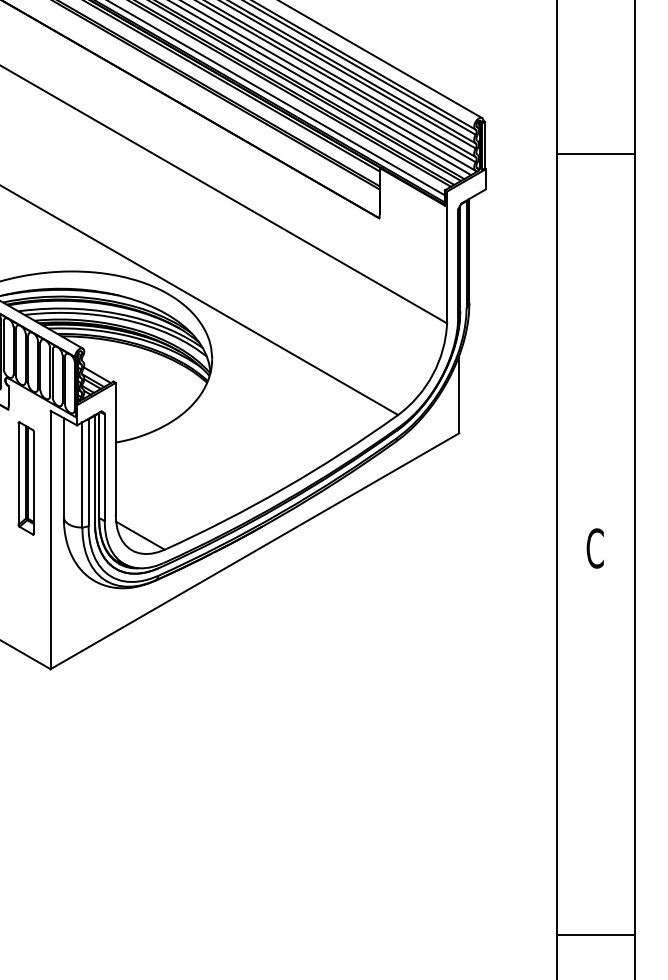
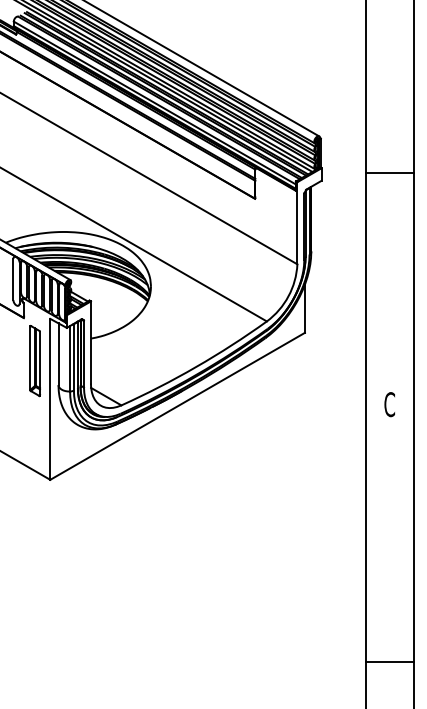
line: (594, 153) -> (389, 172), moved
line: (594, 935) -> (389, 662), moved

